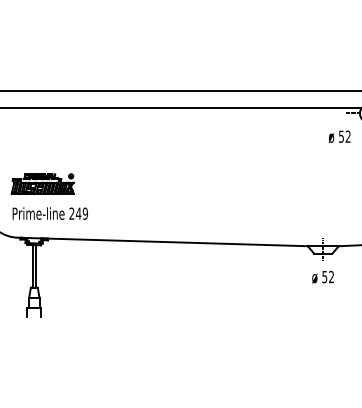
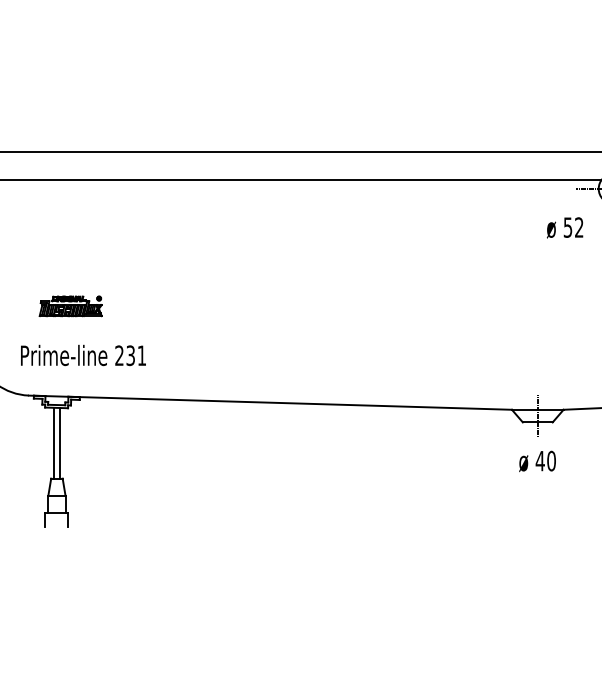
part: (42, 183) -> (70, 305), size x0.6
text: (81, 213) -> (135, 355), 249 -> 231
text: (328, 277) -> (546, 461), 52 -> 40

